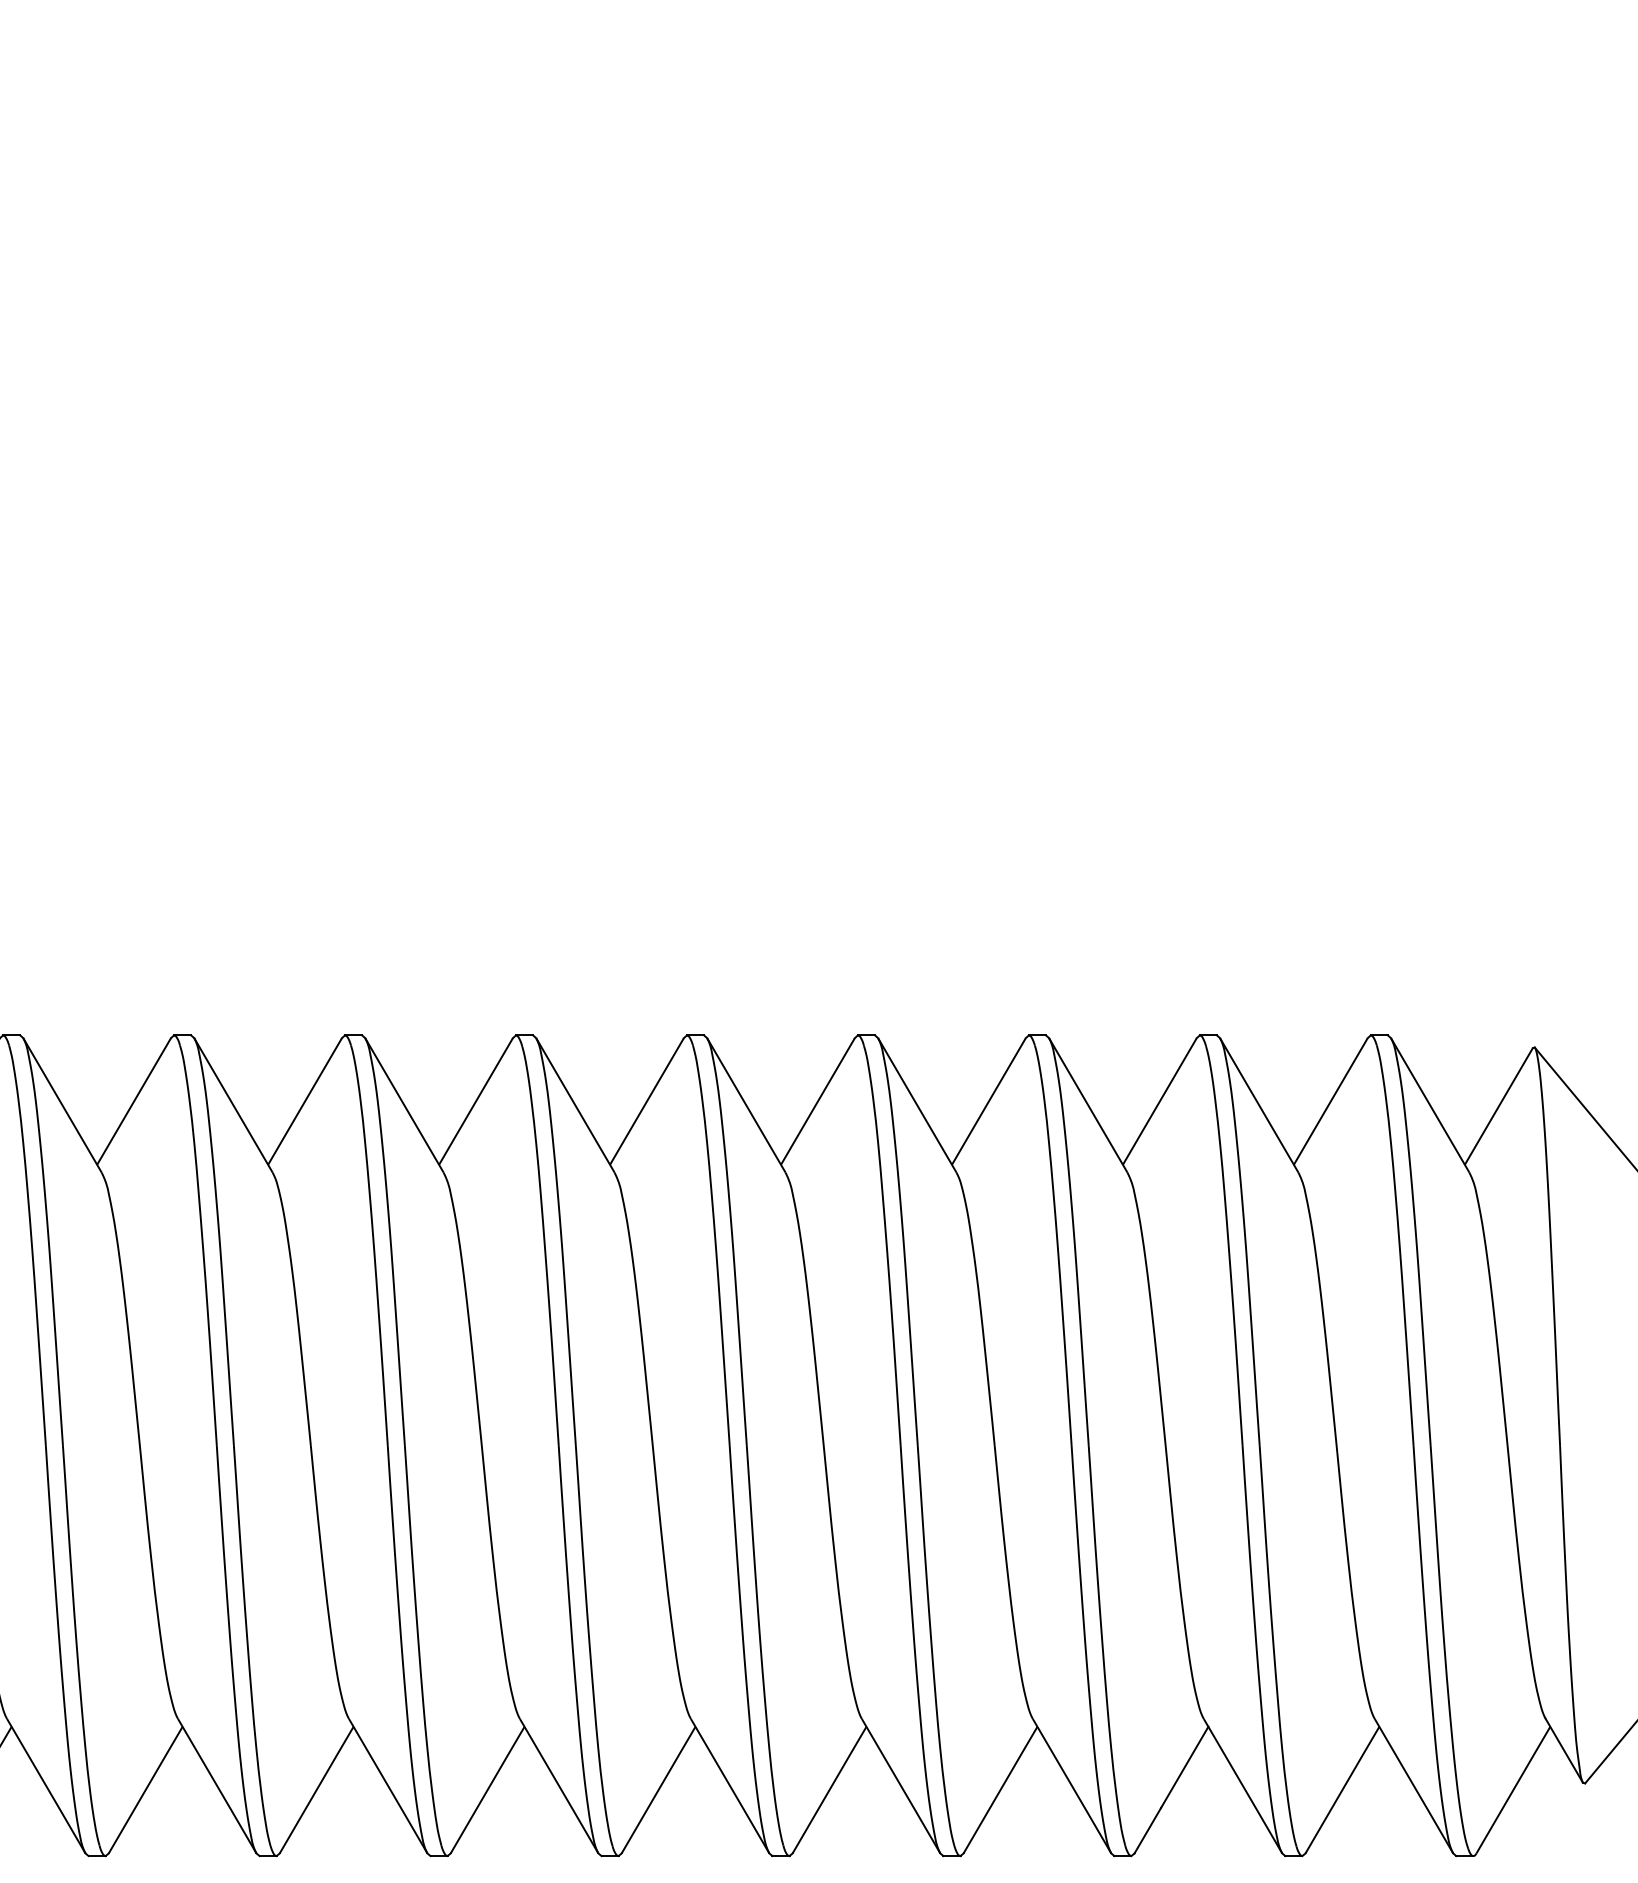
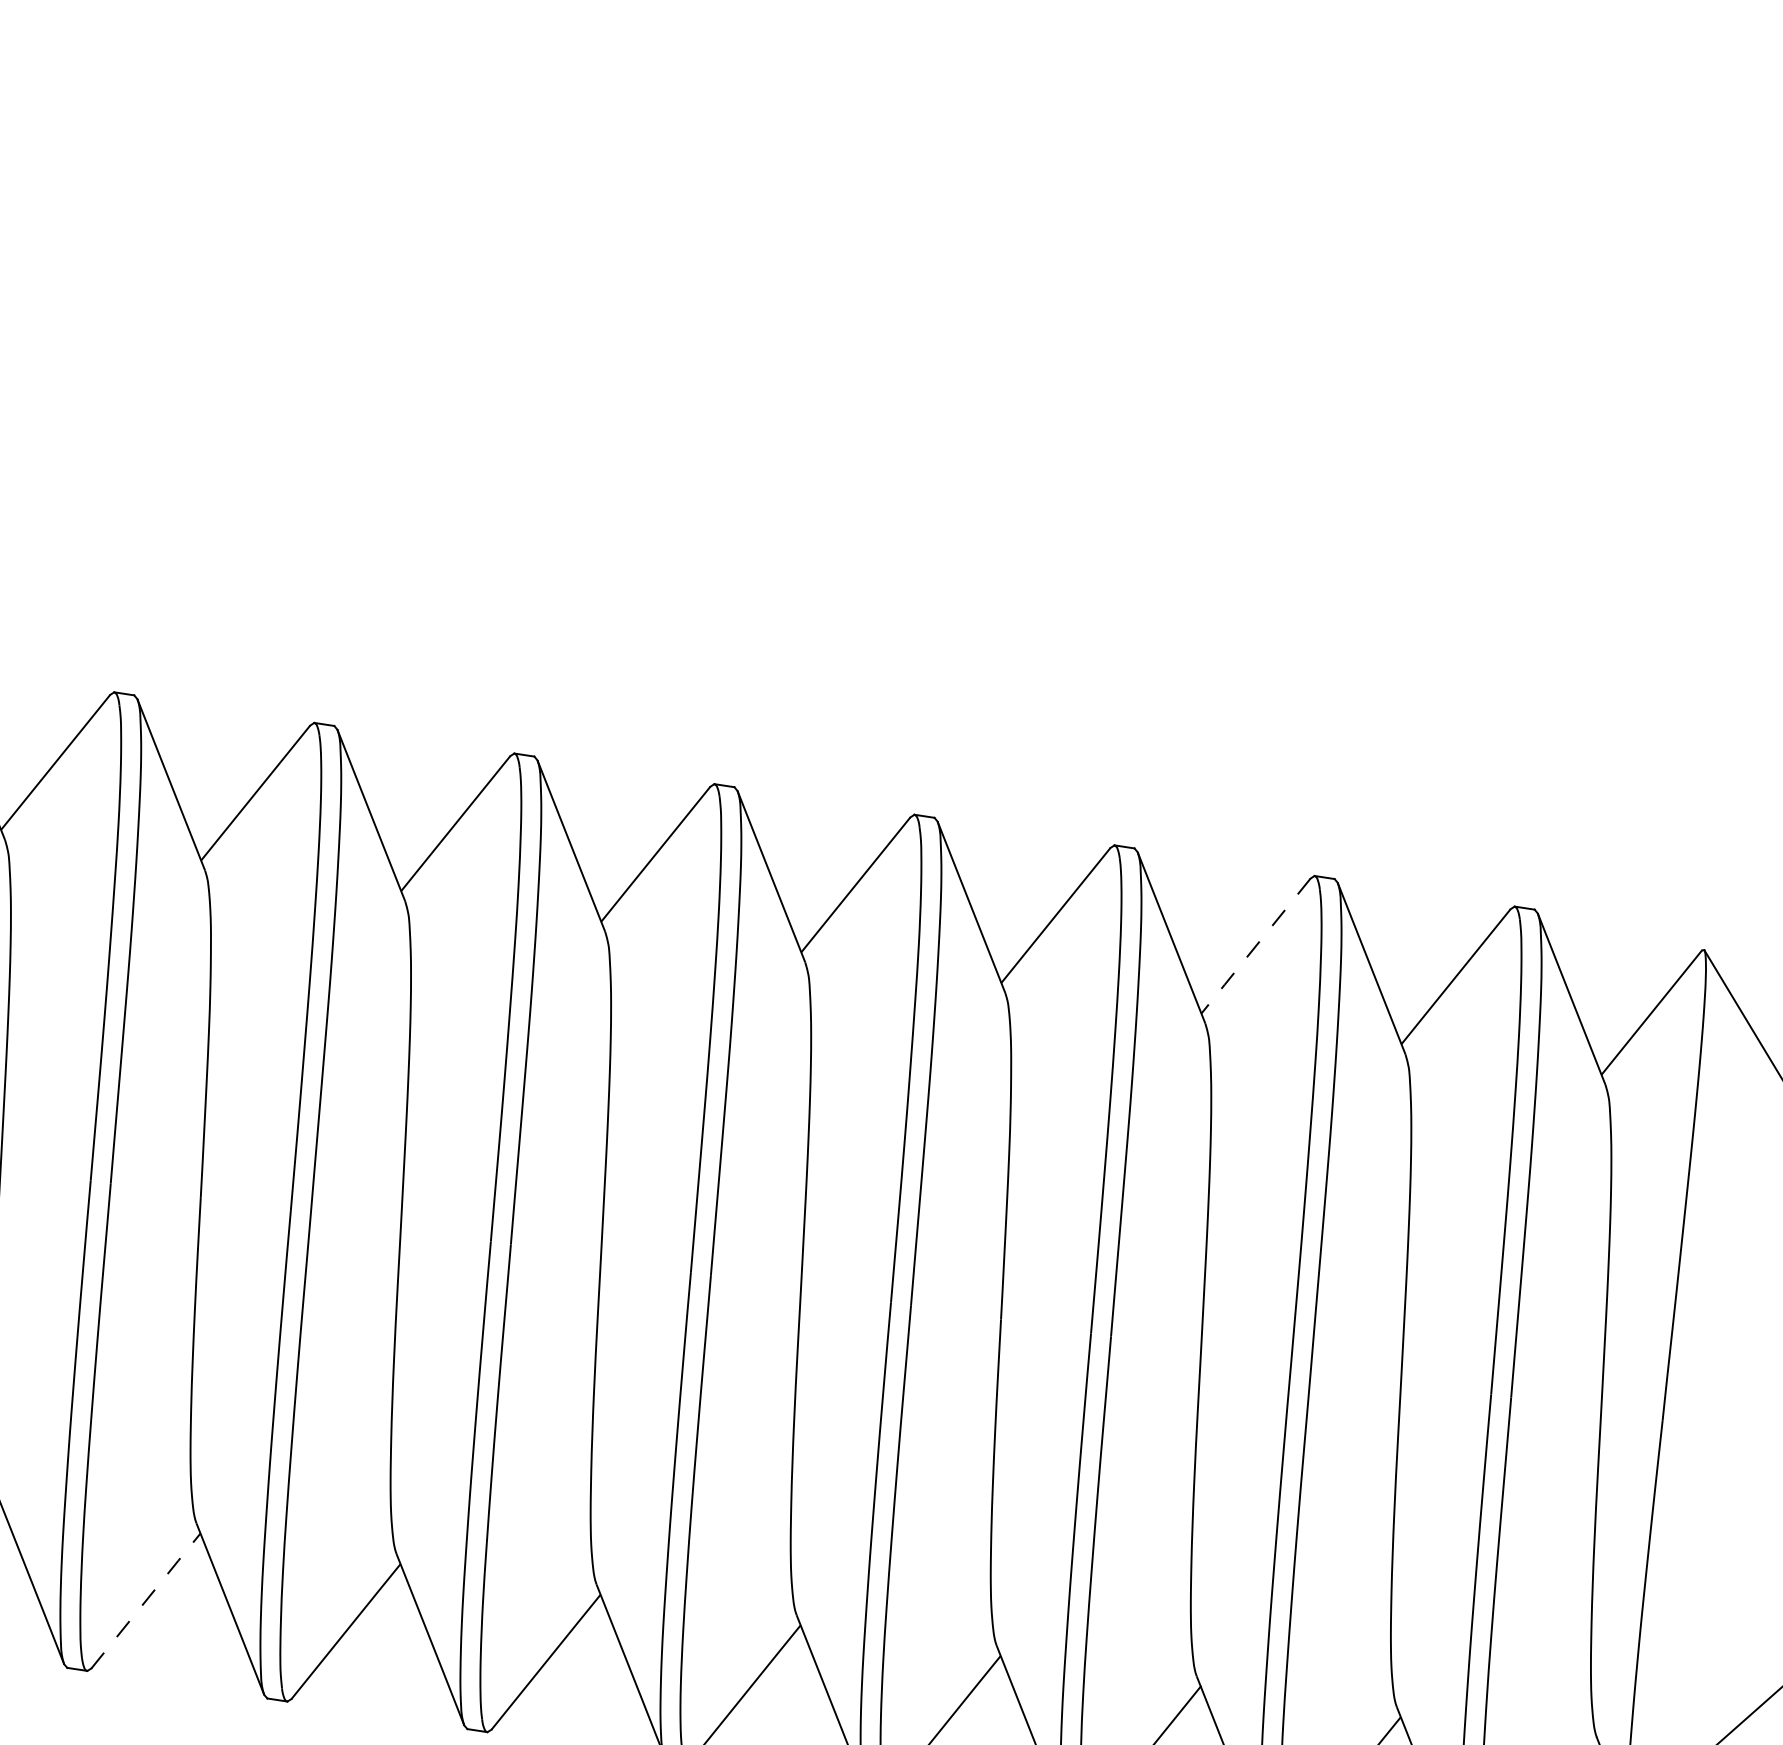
line: (1159, 1102) -> (1255, 947), solid -> dashed
line: (316, 1789) -> (145, 1600), solid -> dashed

